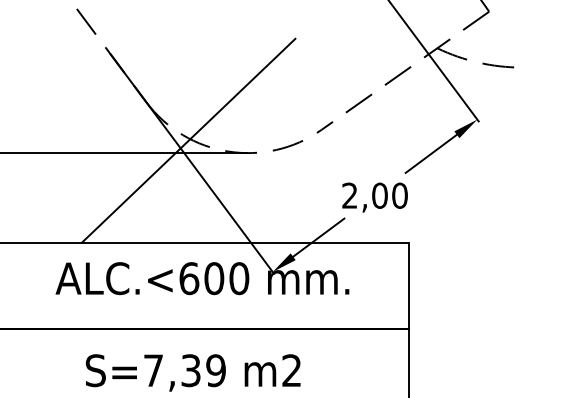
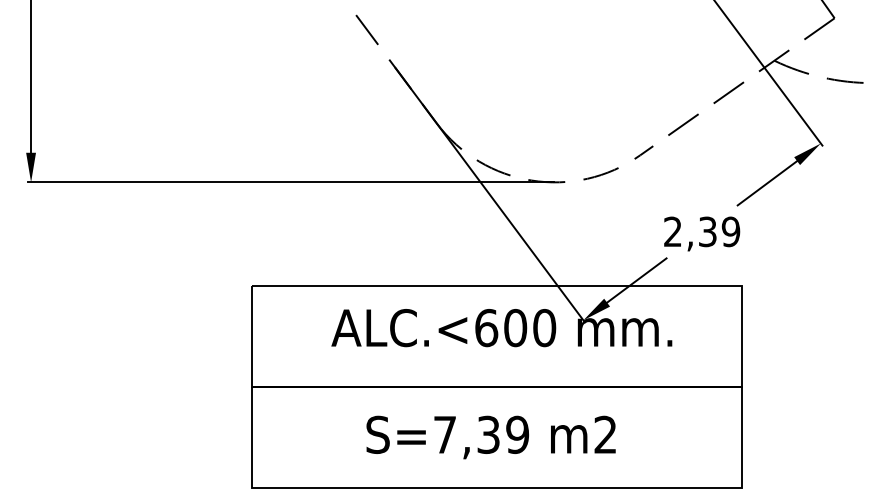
line: (188, 140) -> (485, 167), removed
text: (390, 195) -> (719, 231), 2,00 -> 2,39

